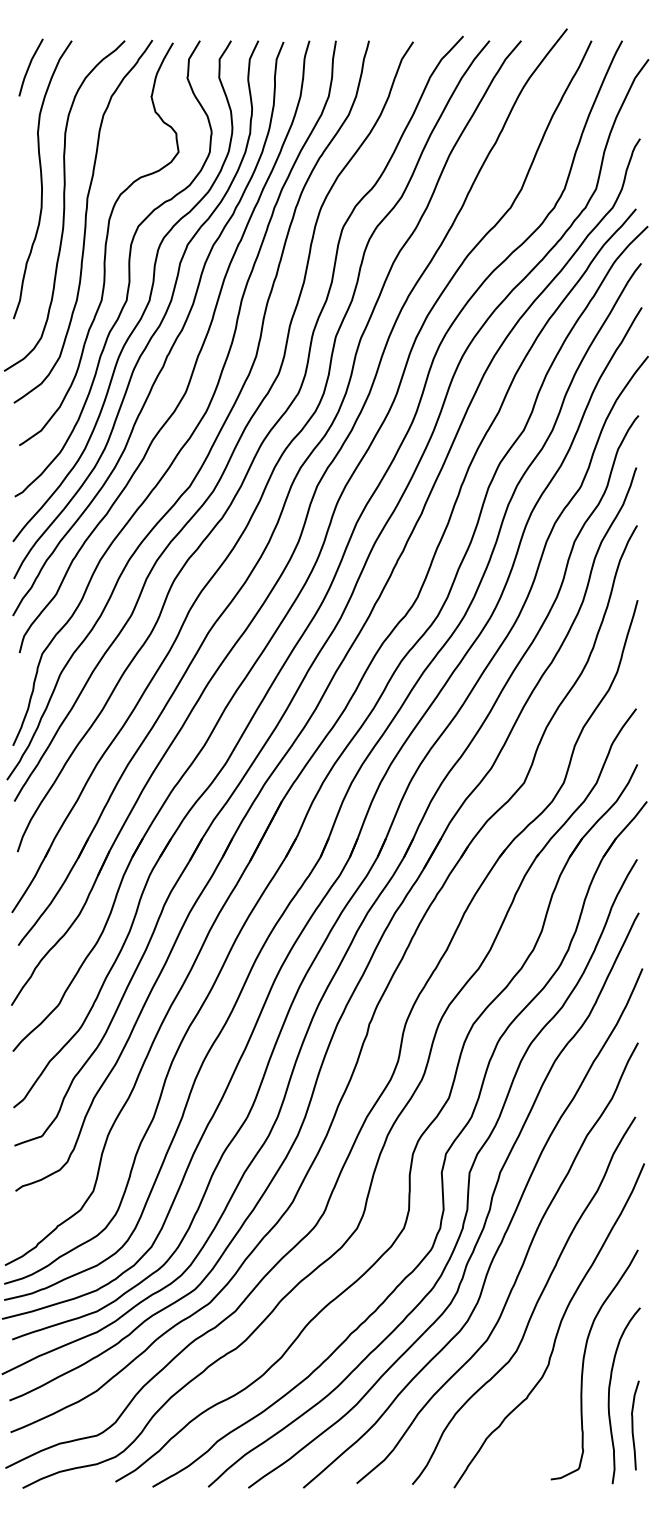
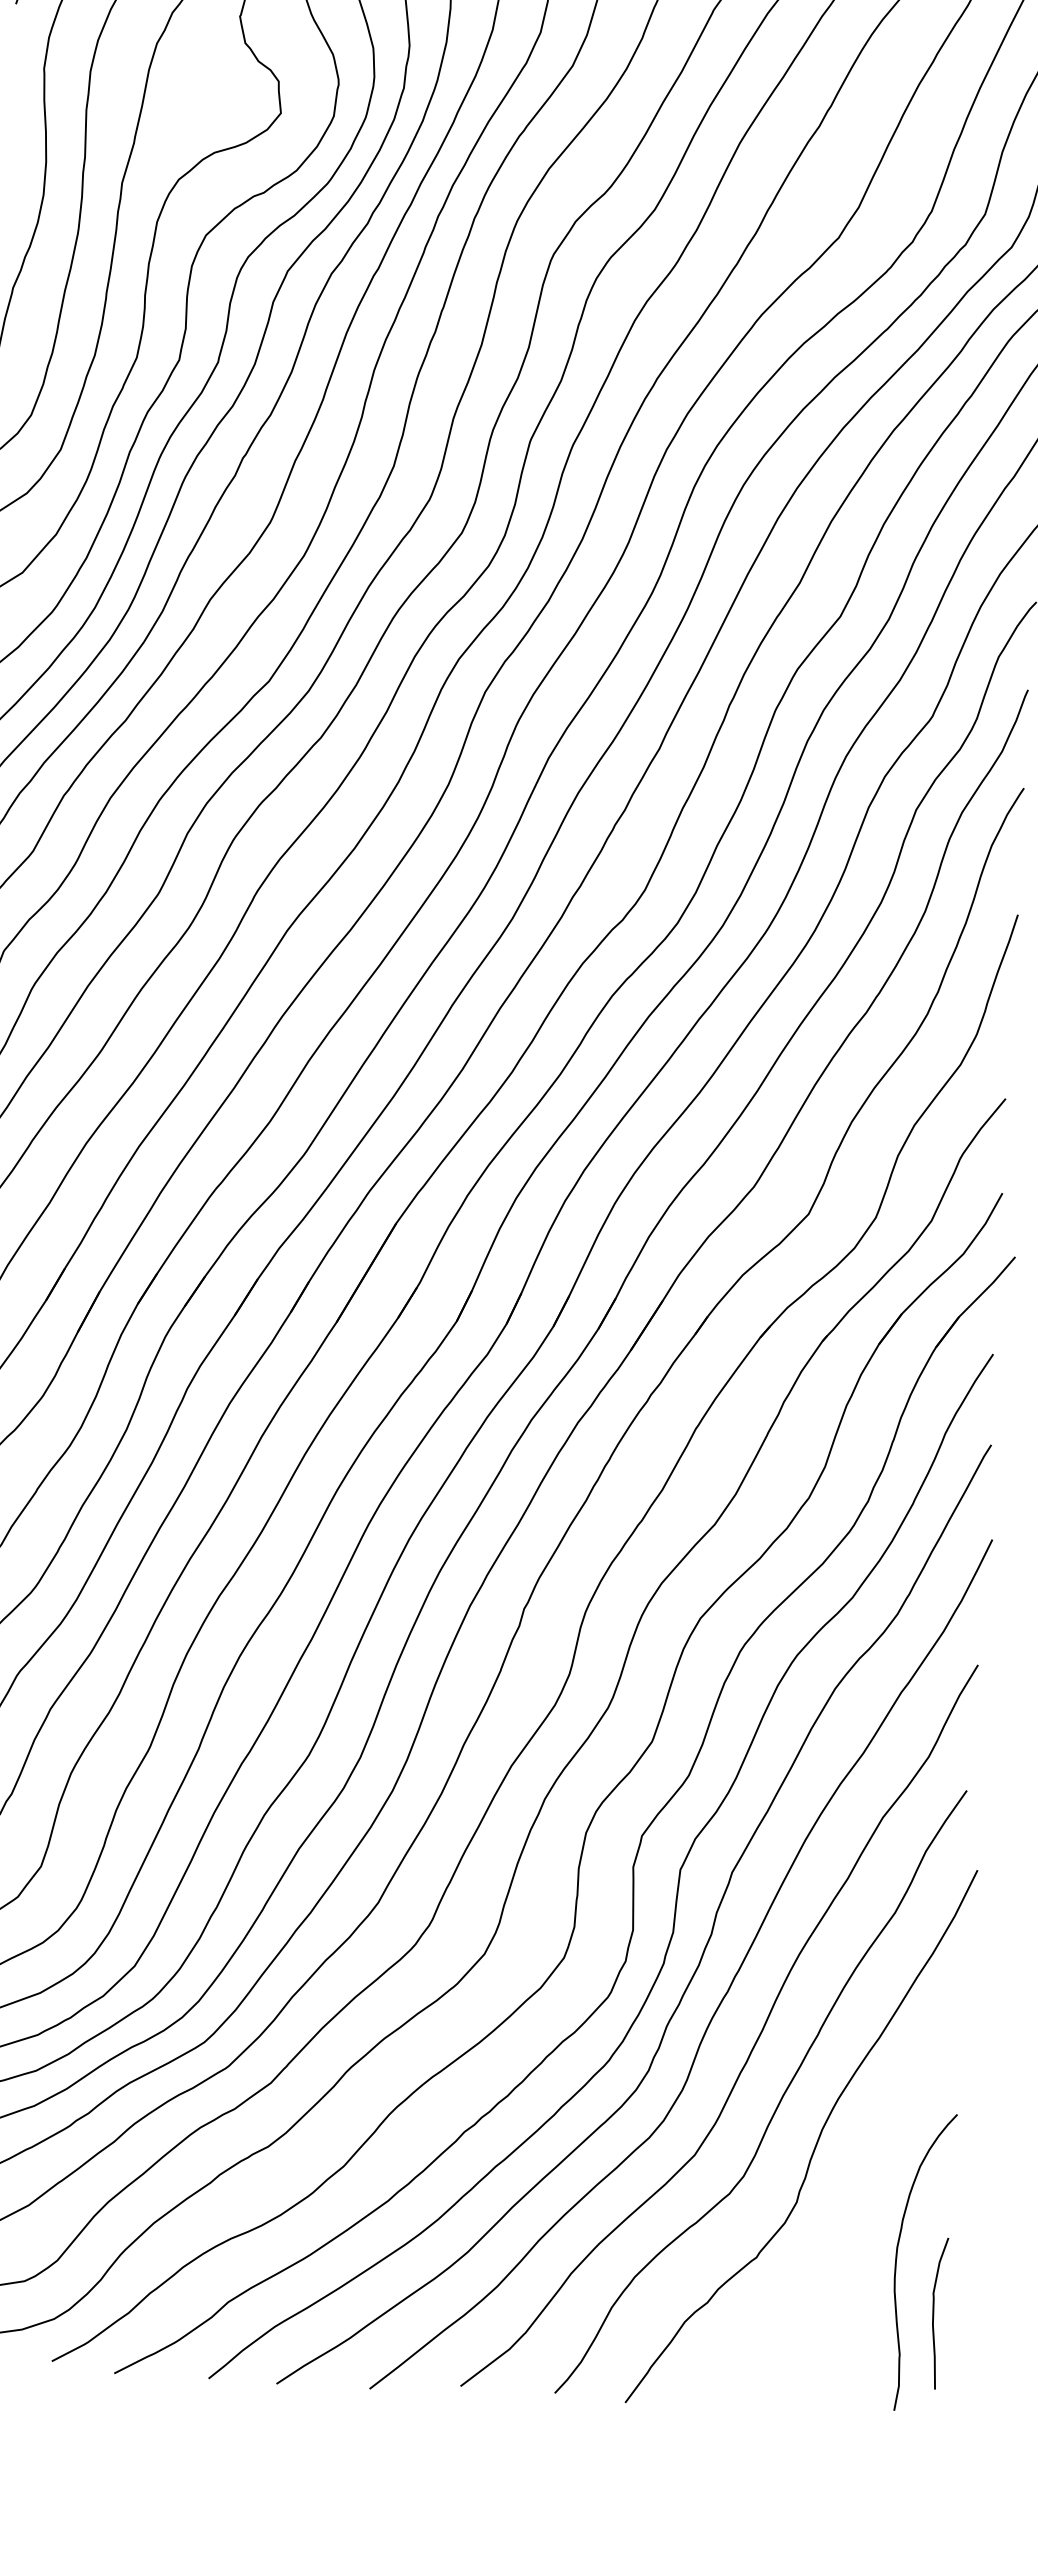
curve: (584, 1362) -> (857, 2201), removed

